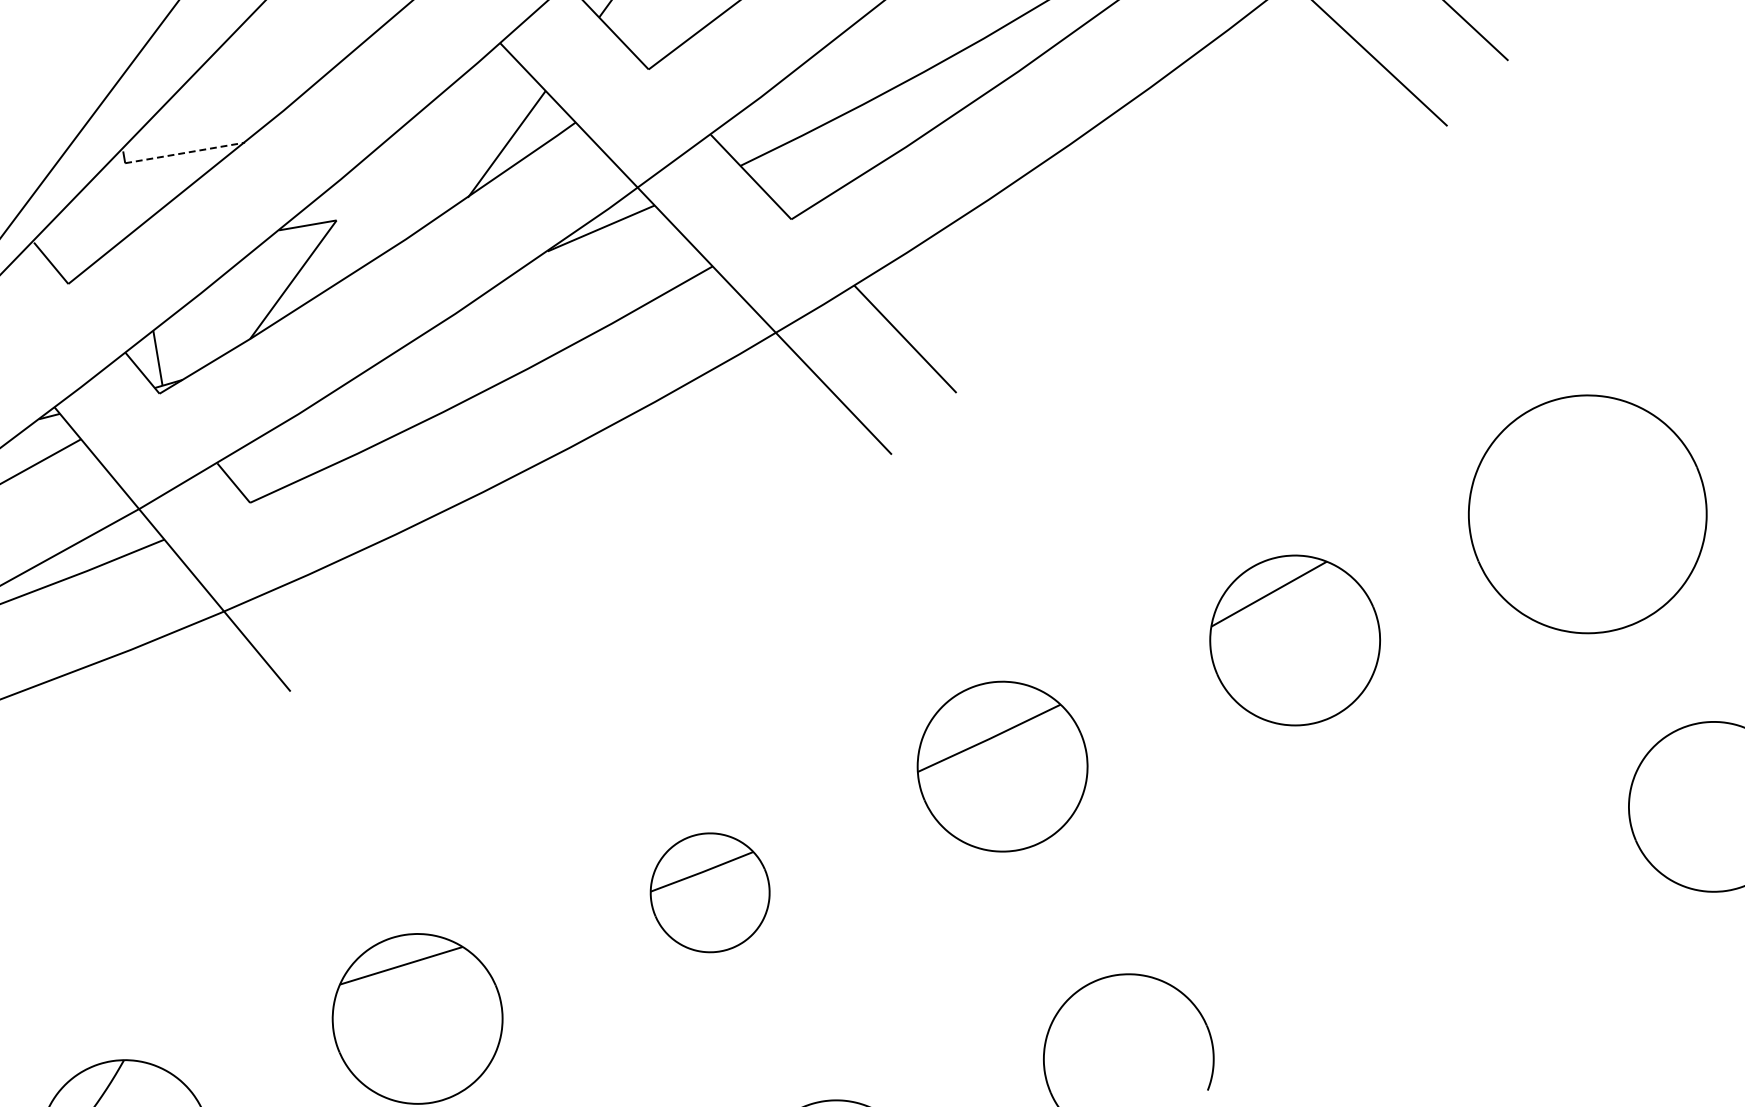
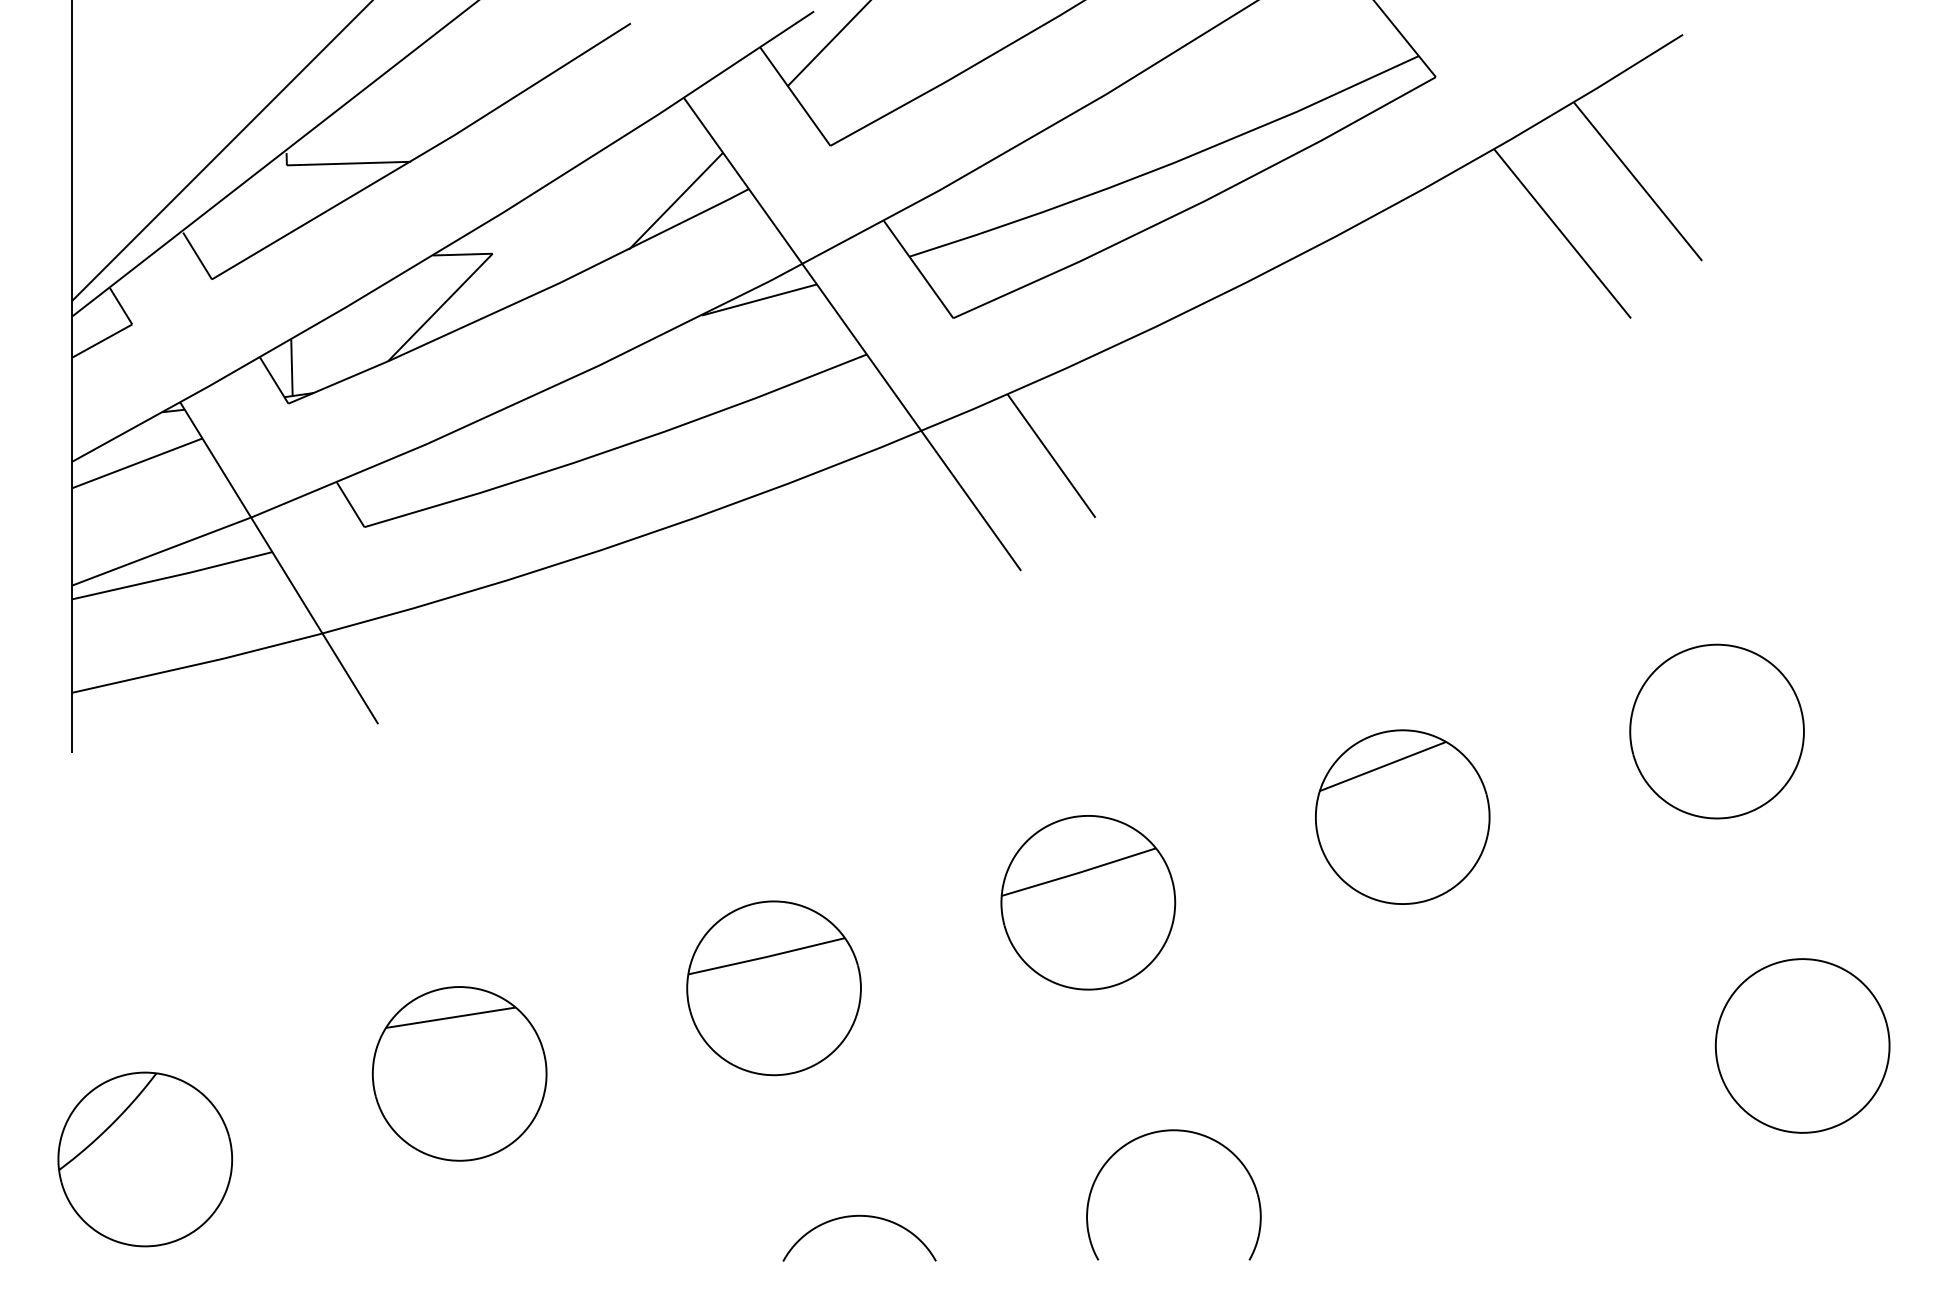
line: (185, 152) -> (349, 163), dashed -> solid
part: (1587, 514) -> (1716, 731), size x0.71
part: (709, 893) -> (773, 988), size x1.43

